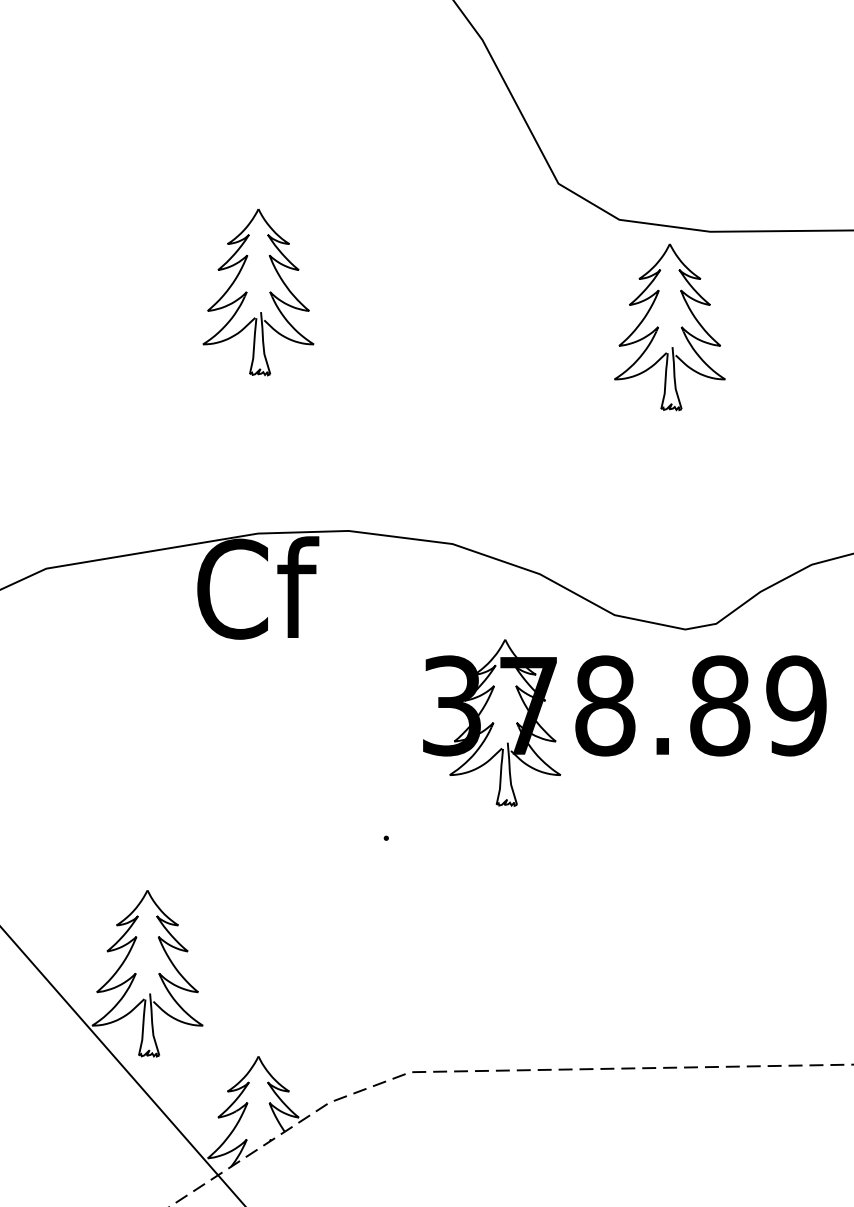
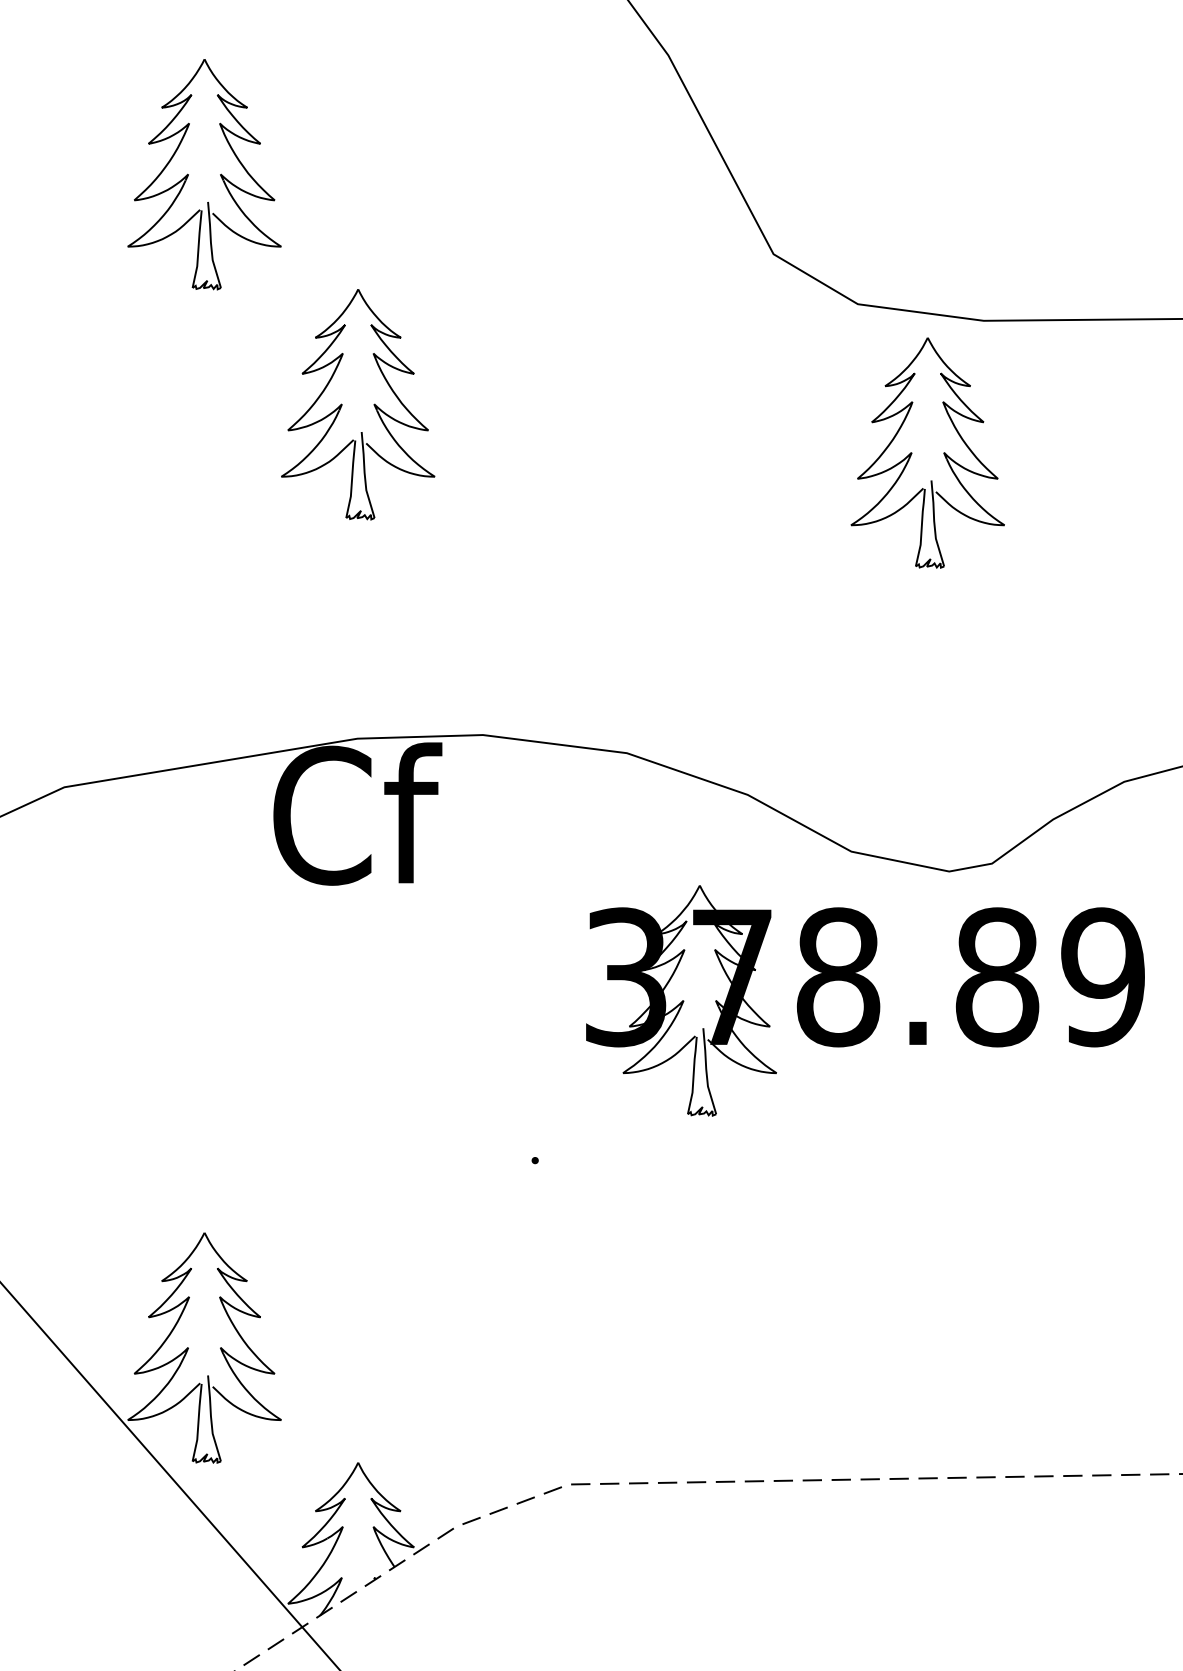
part: (135, 126) -> (188, 174), added

